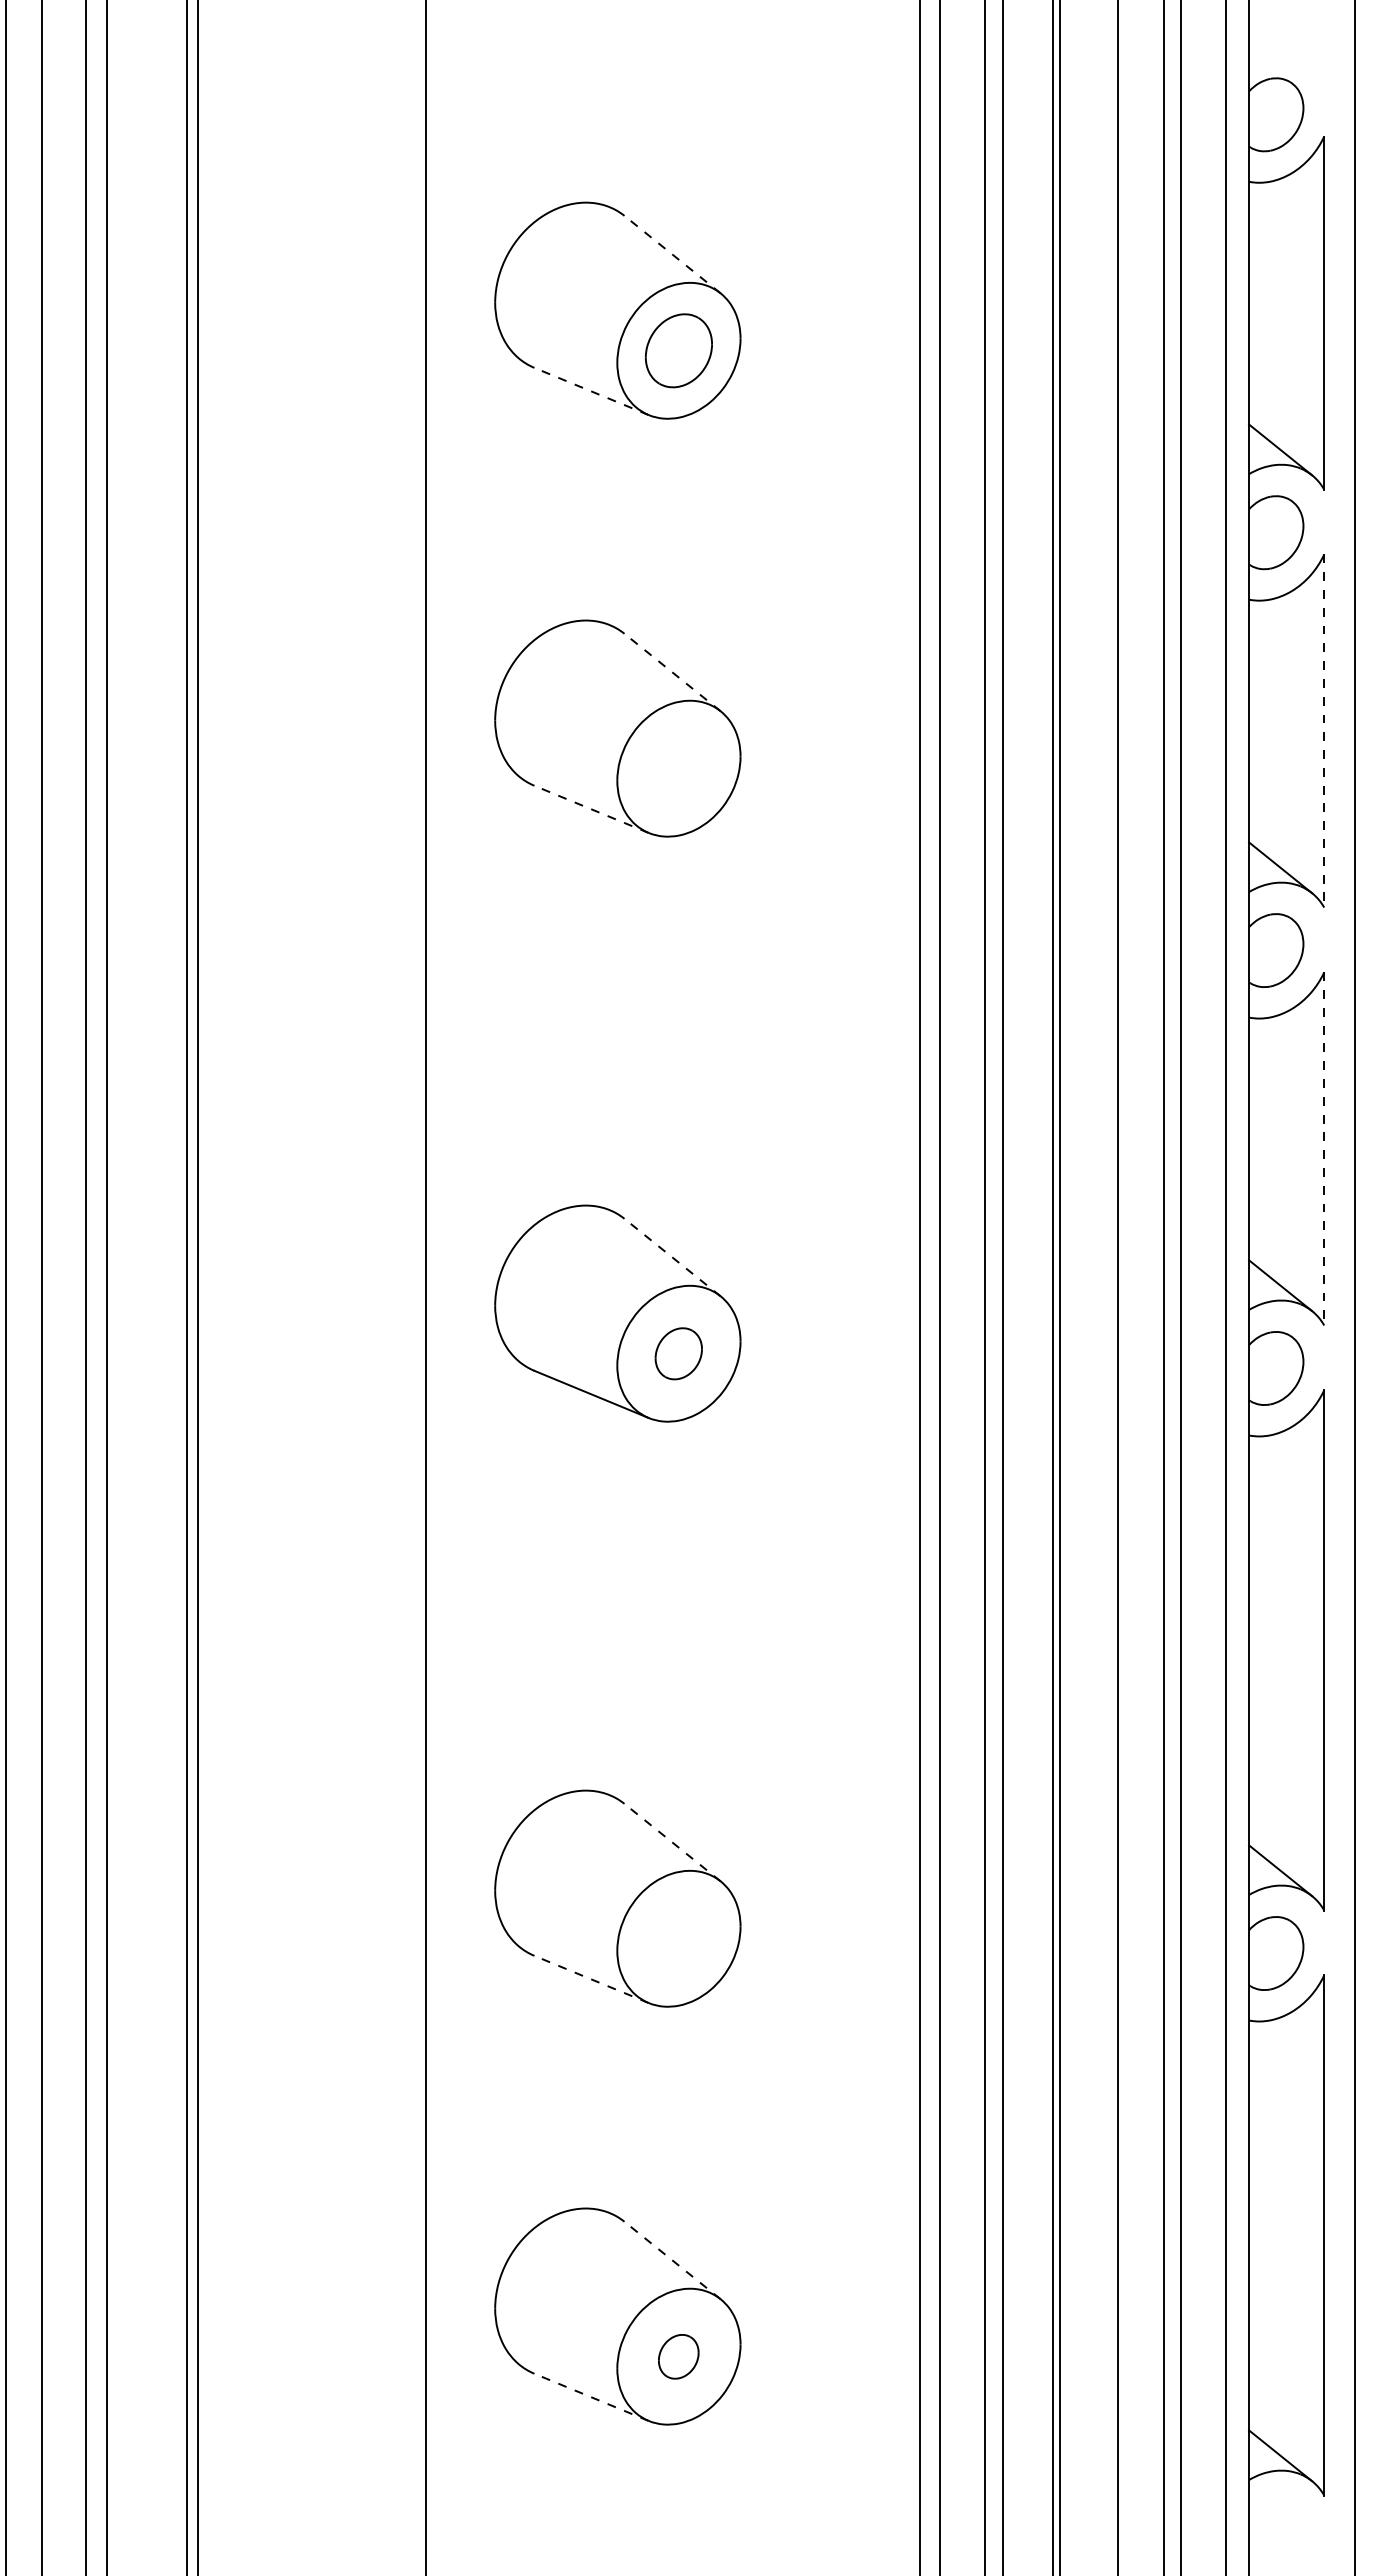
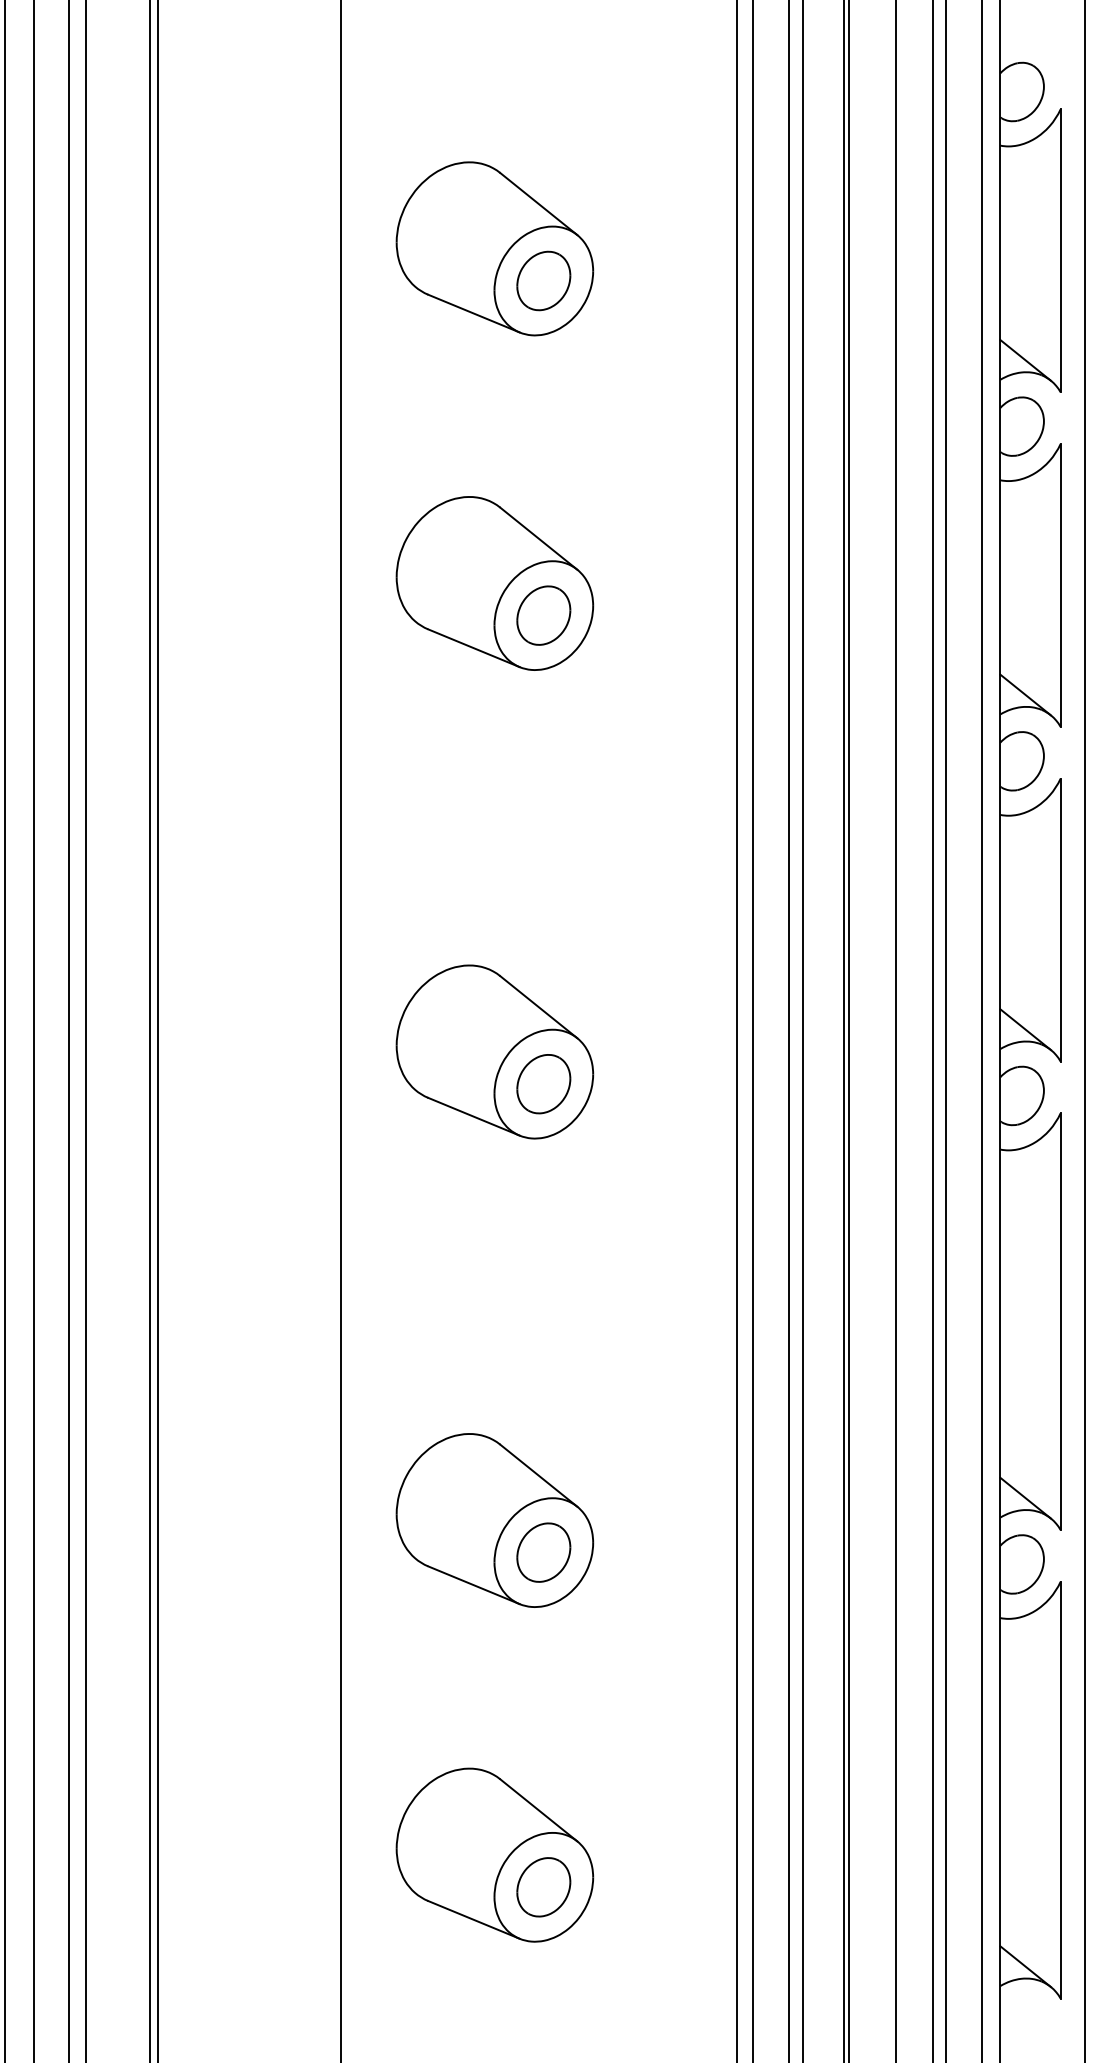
line: (672, 254) -> (538, 203), dashed -> solid
line: (591, 391) -> (473, 313), dashed -> solid
line: (672, 672) -> (538, 538), dashed -> solid
line: (1324, 731) -> (1060, 585), dashed -> solid
part: (678, 768) -> (543, 615), added
line: (591, 809) -> (473, 648), dashed -> solid
line: (1324, 1148) -> (1060, 919), dashed -> solid
line: (672, 1257) -> (538, 1007), dashed -> solid
part: (678, 1353) -> (543, 1083), size x1.43
line: (672, 1842) -> (538, 1475), dashed -> solid
part: (678, 1938) -> (543, 1552), added
line: (591, 1979) -> (473, 1585), dashed -> solid
line: (672, 2260) -> (538, 1810), dashed -> solid
part: (678, 2356) -> (543, 1887), size x1.67
line: (591, 2397) -> (473, 1919), dashed -> solid

